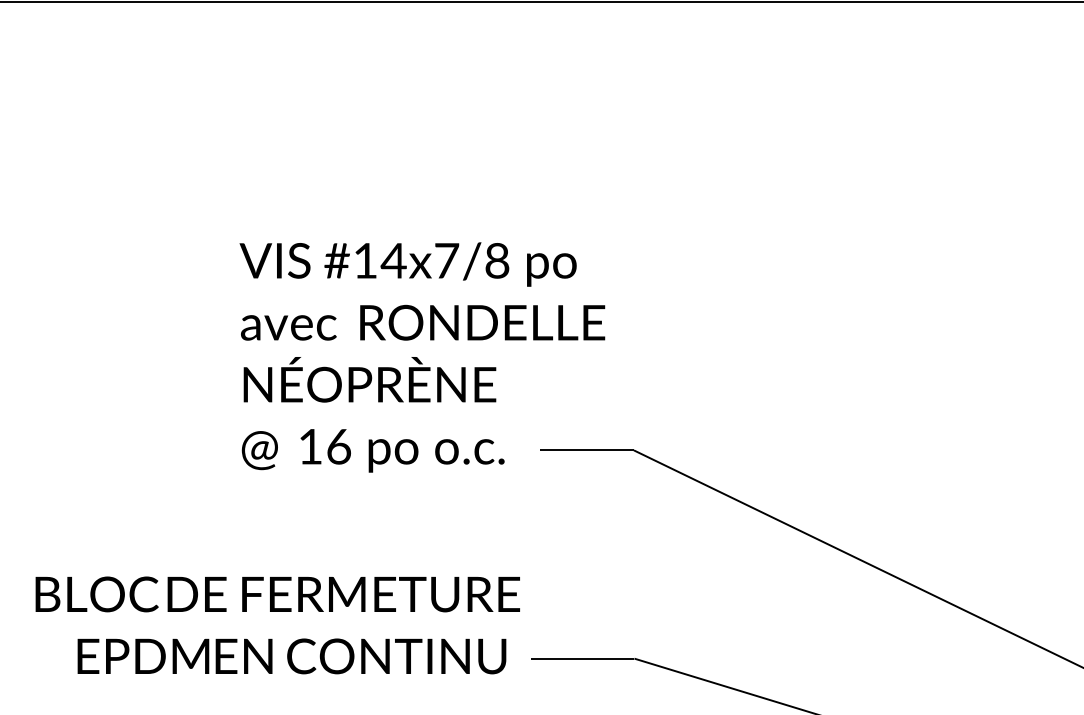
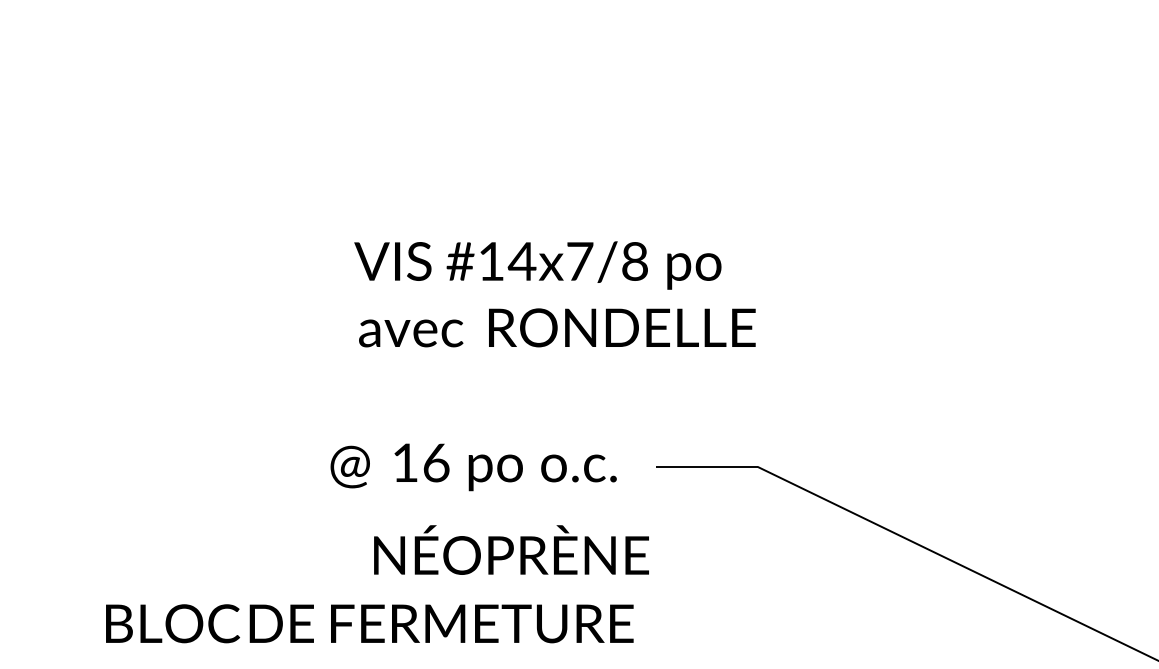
text: (407, 264) -> (537, 265), moved
text: (423, 322) -> (557, 327), moved
text: (369, 379) -> (511, 549), moved

